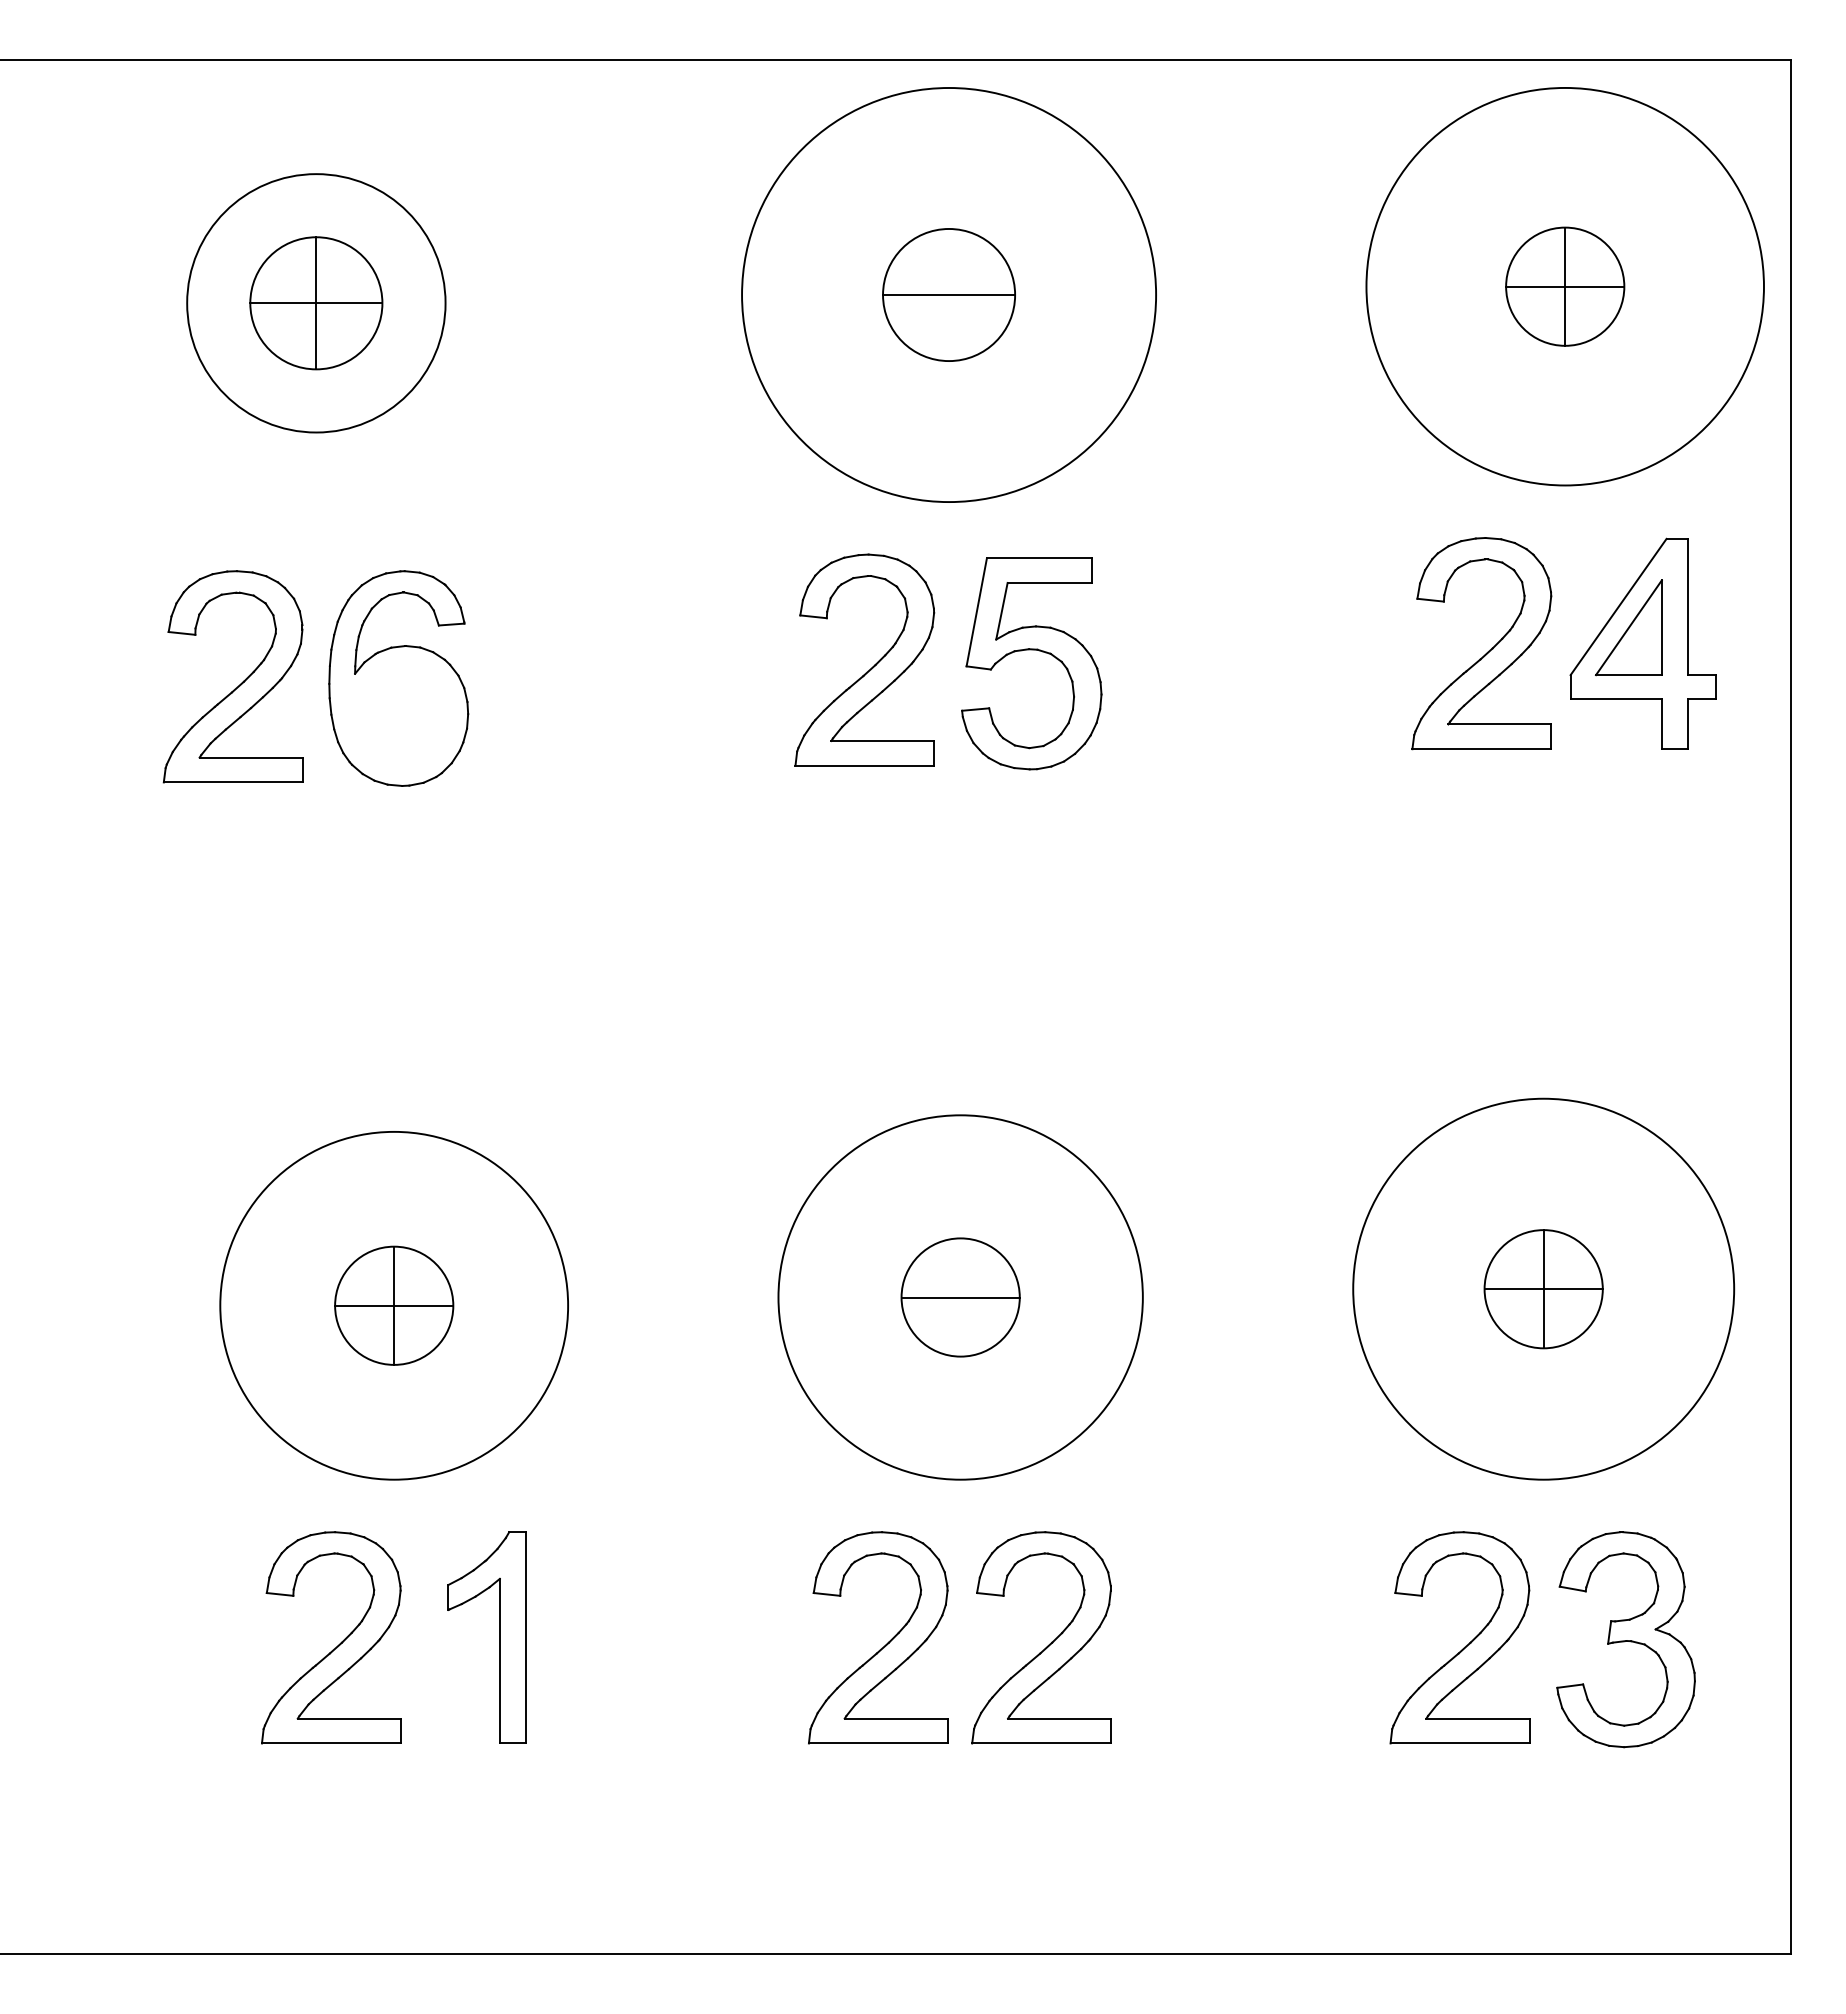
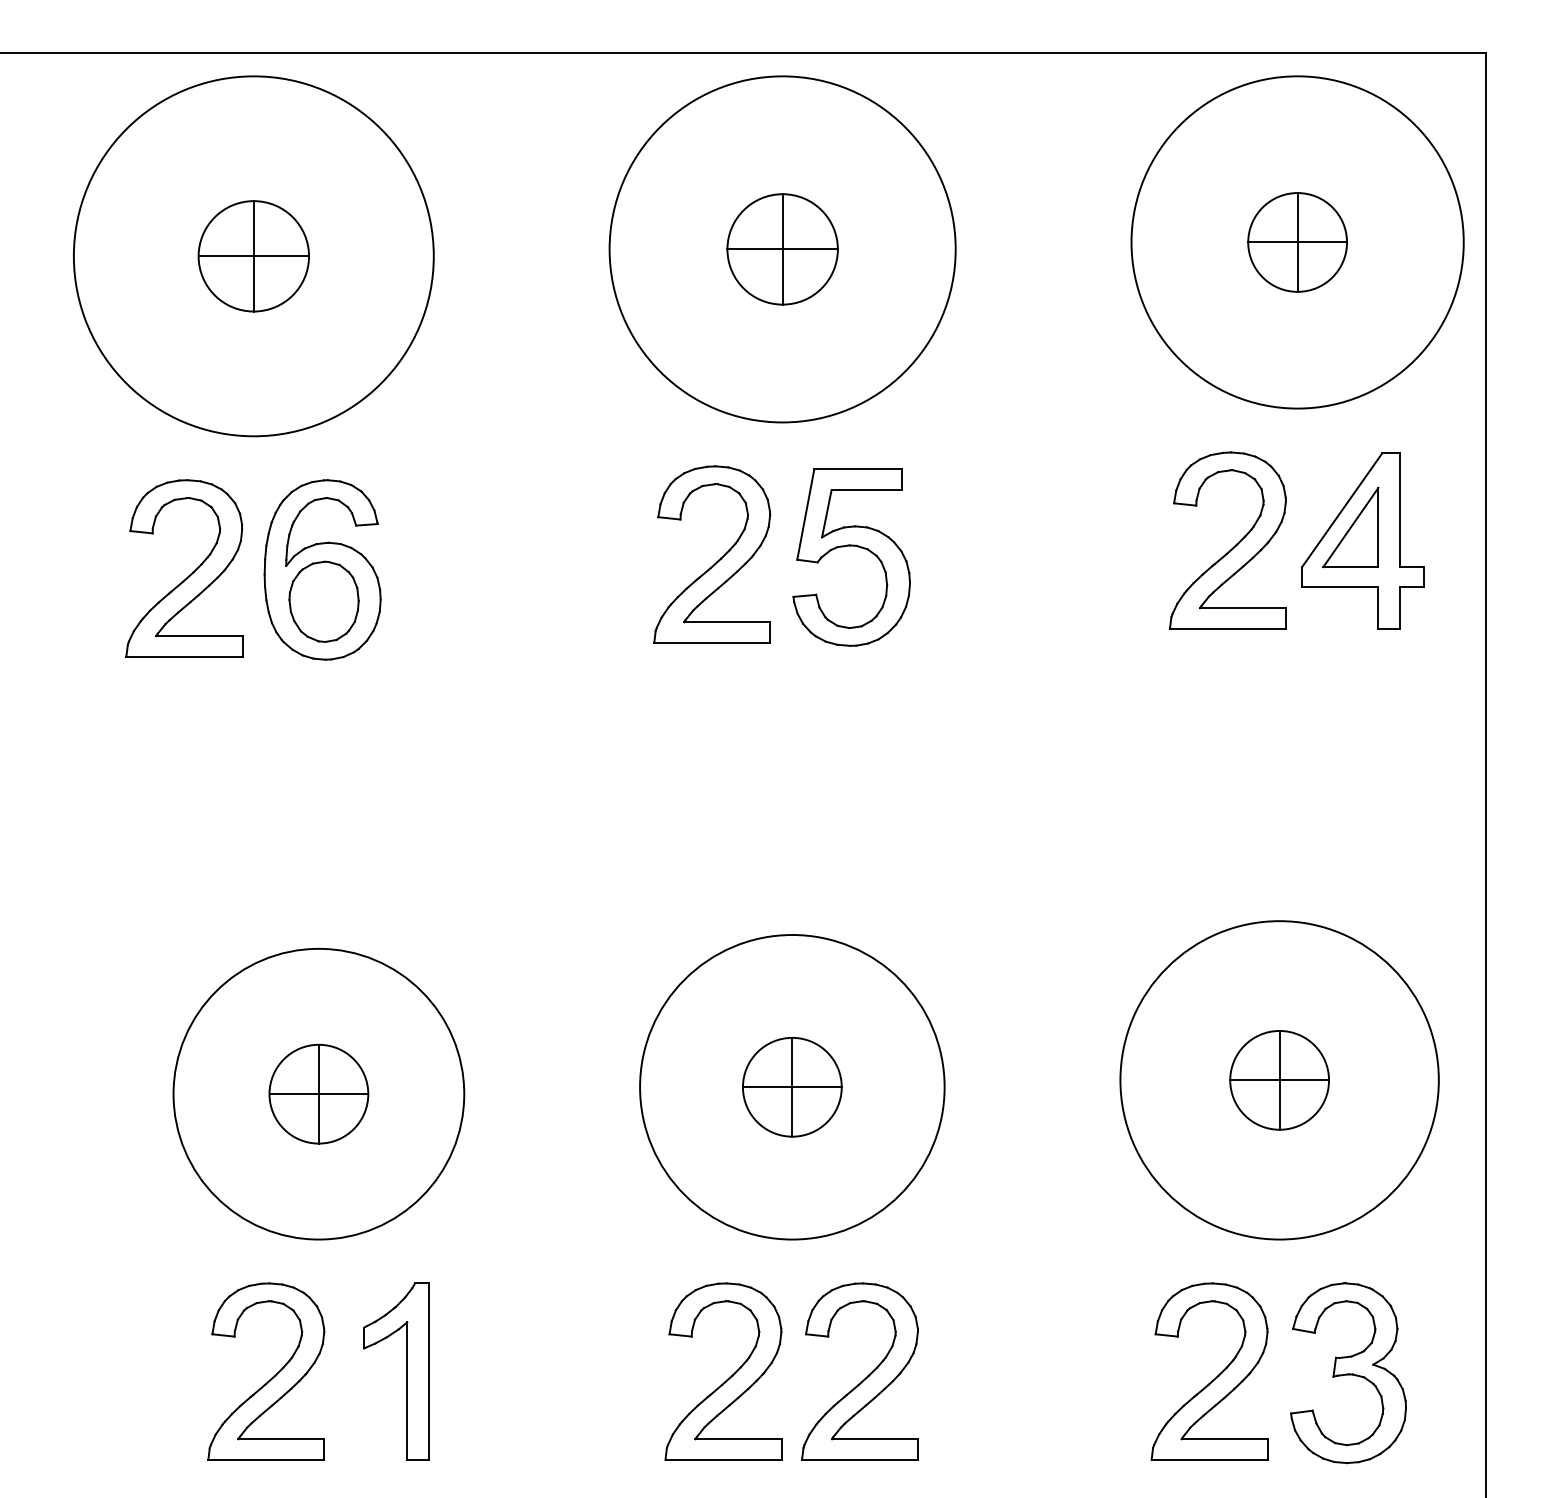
line: (949, 294) -> (783, 248), added
circle: (316, 303) -> (253, 256), size x1.67
part: (400, 716) -> (324, 601), added
line: (960, 1297) -> (792, 1087), added

